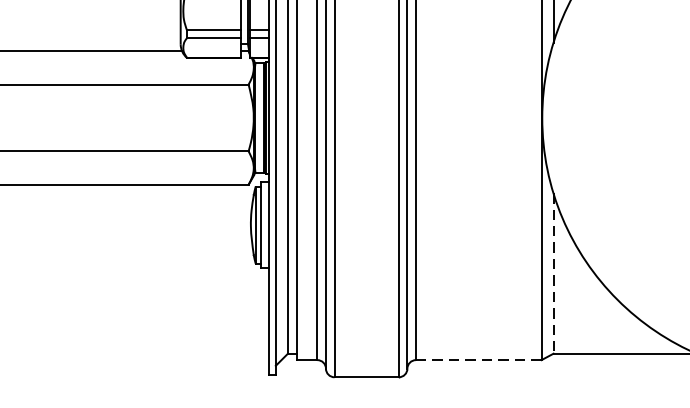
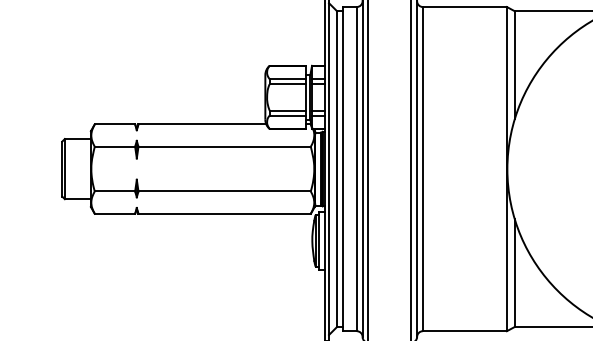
line: (552, 273) -> (514, 273), dashed -> solid
line: (479, 360) -> (465, 331), dashed -> solid

